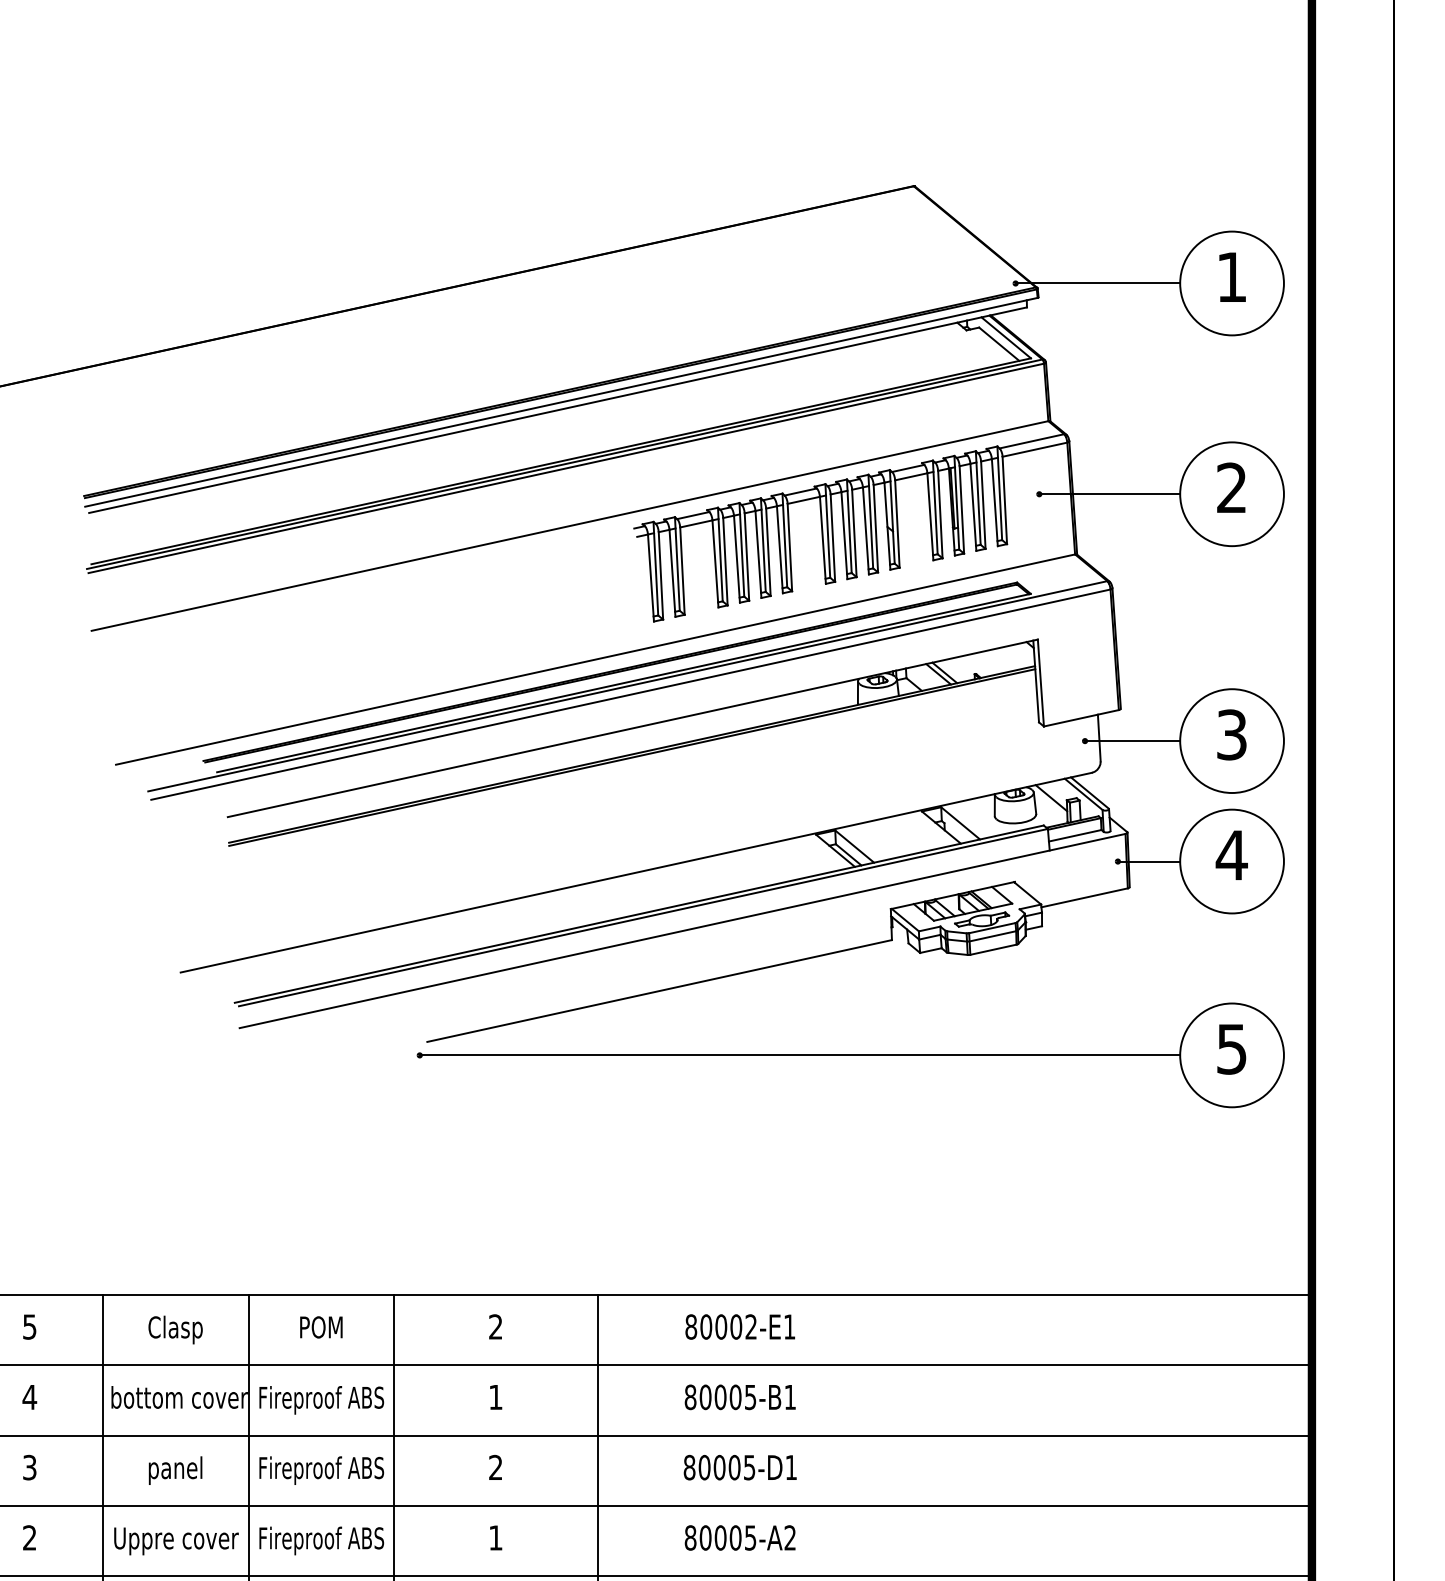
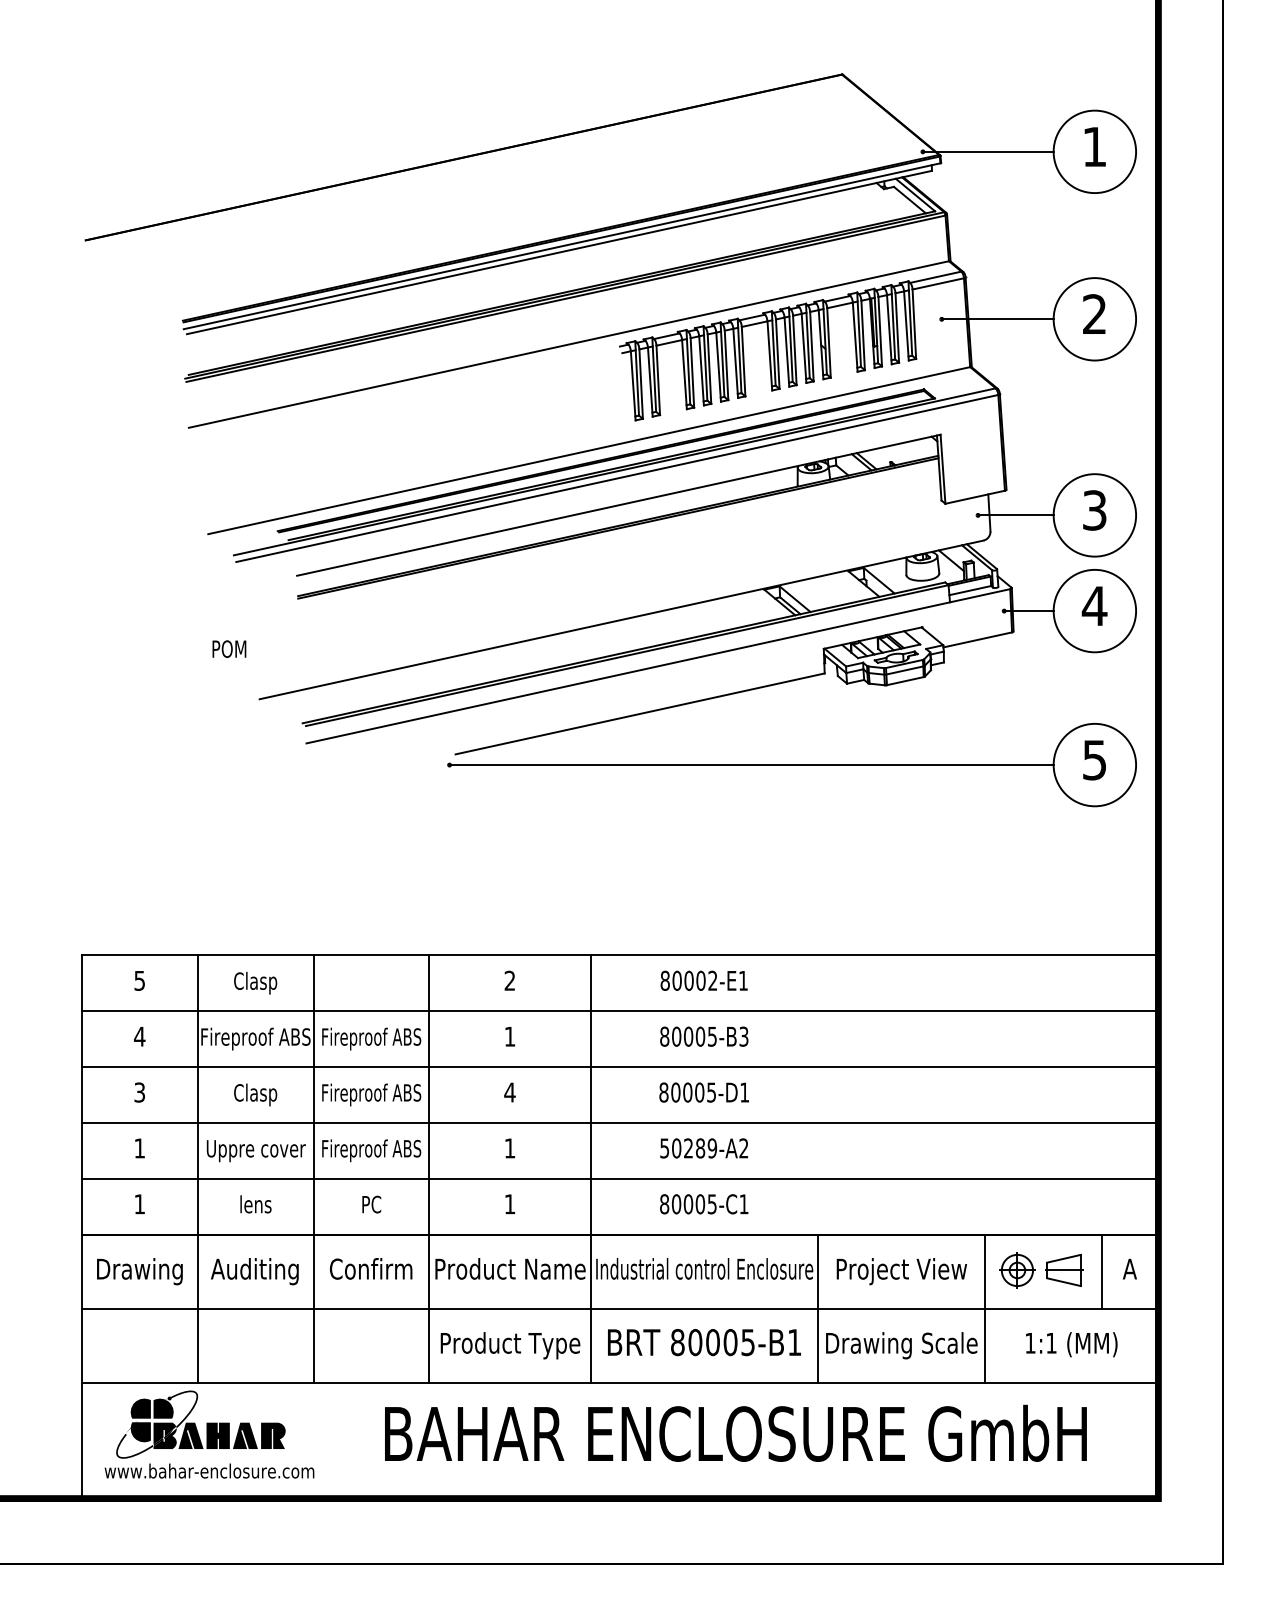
text: (321, 1326) -> (229, 648), moved
text: (789, 1397) -> (743, 1036), 80005-B1 -> 80005-B3
text: (176, 1399) -> (256, 1038), bottom cover -> Fireproof ABS
text: (495, 1467) -> (509, 1092), 2 -> 4
text: (175, 1470) -> (255, 1094), panel -> Clasp
text: (29, 1538) -> (139, 1148), 2 -> 1
text: (720, 1538) -> (688, 1148), 80005-A2 -> 50289-A2

